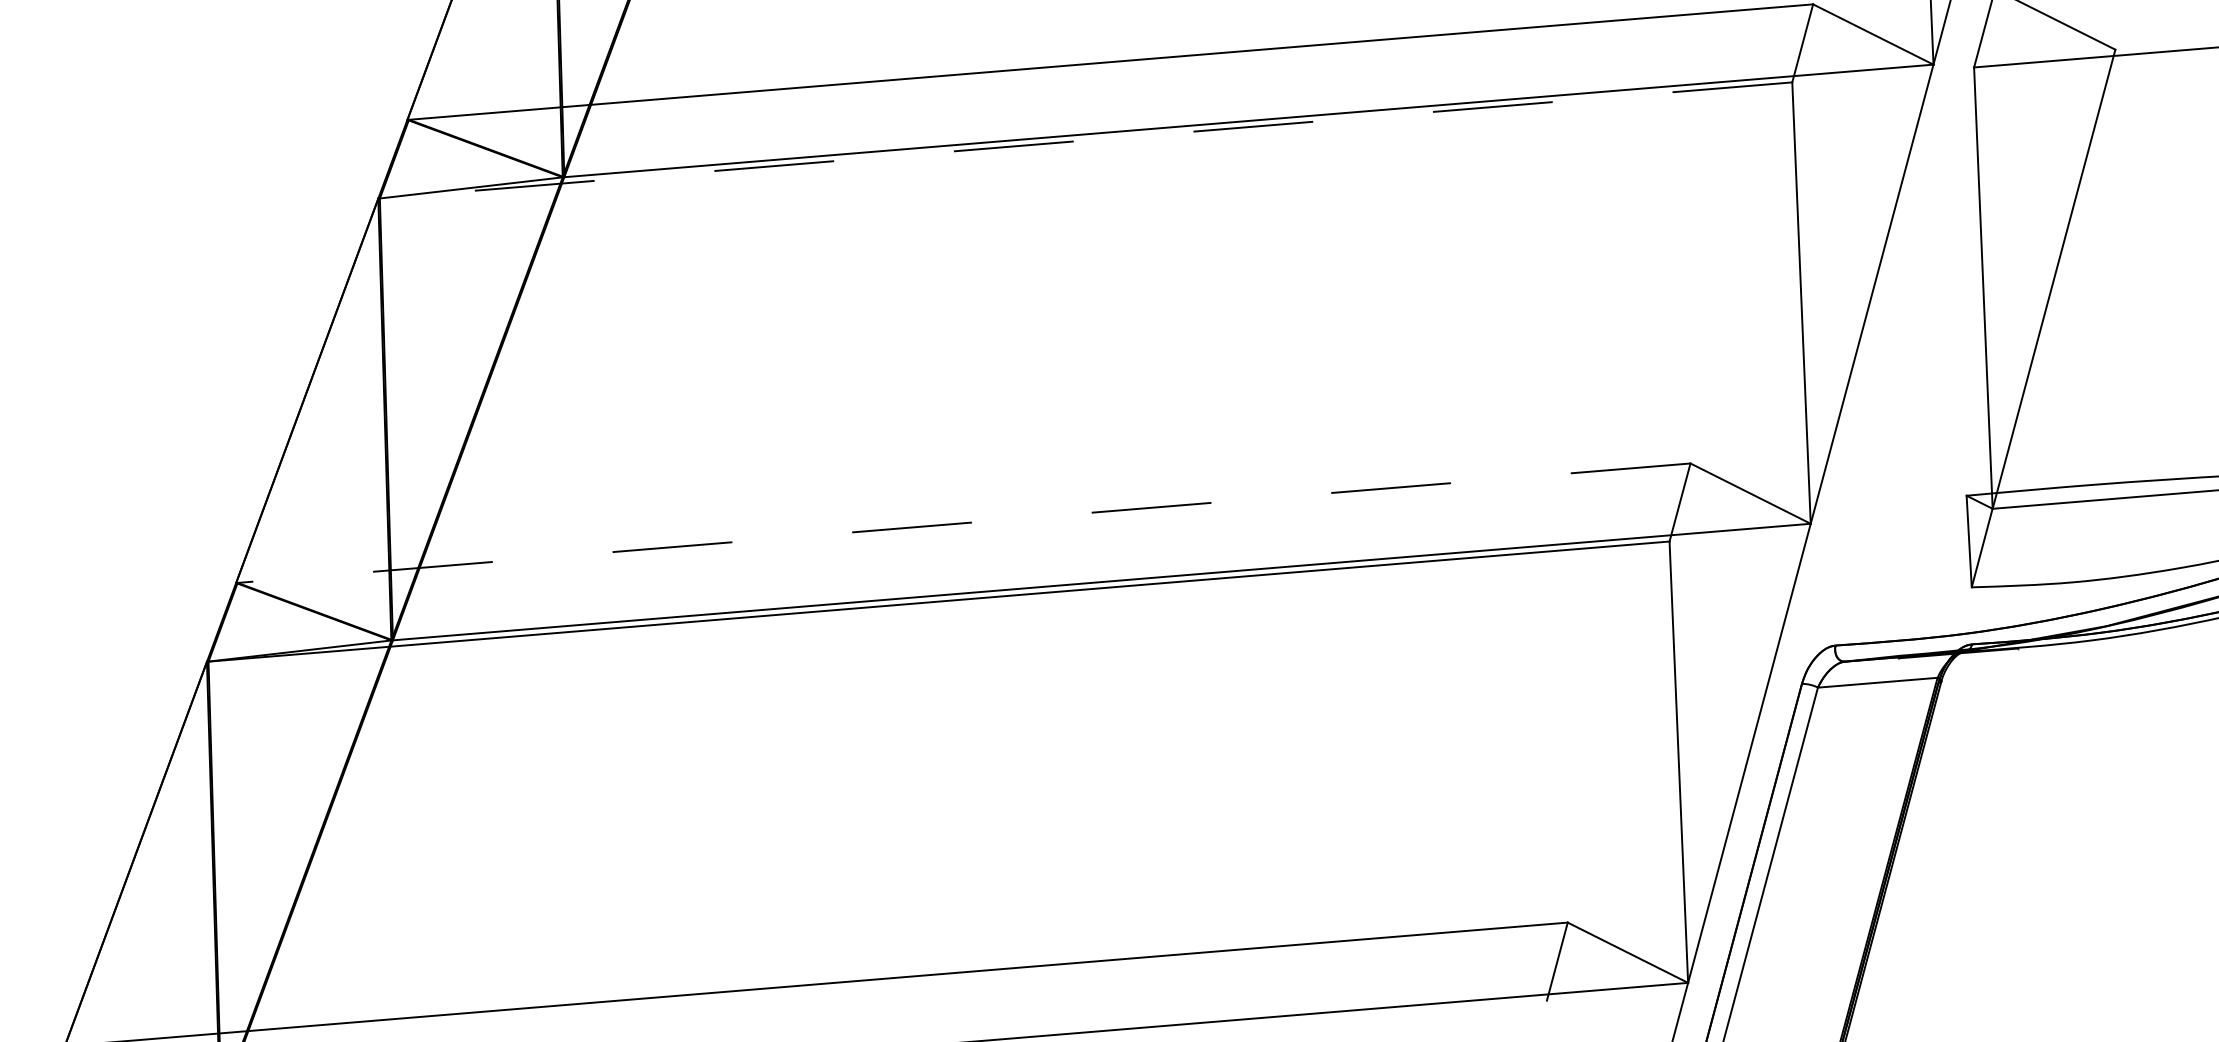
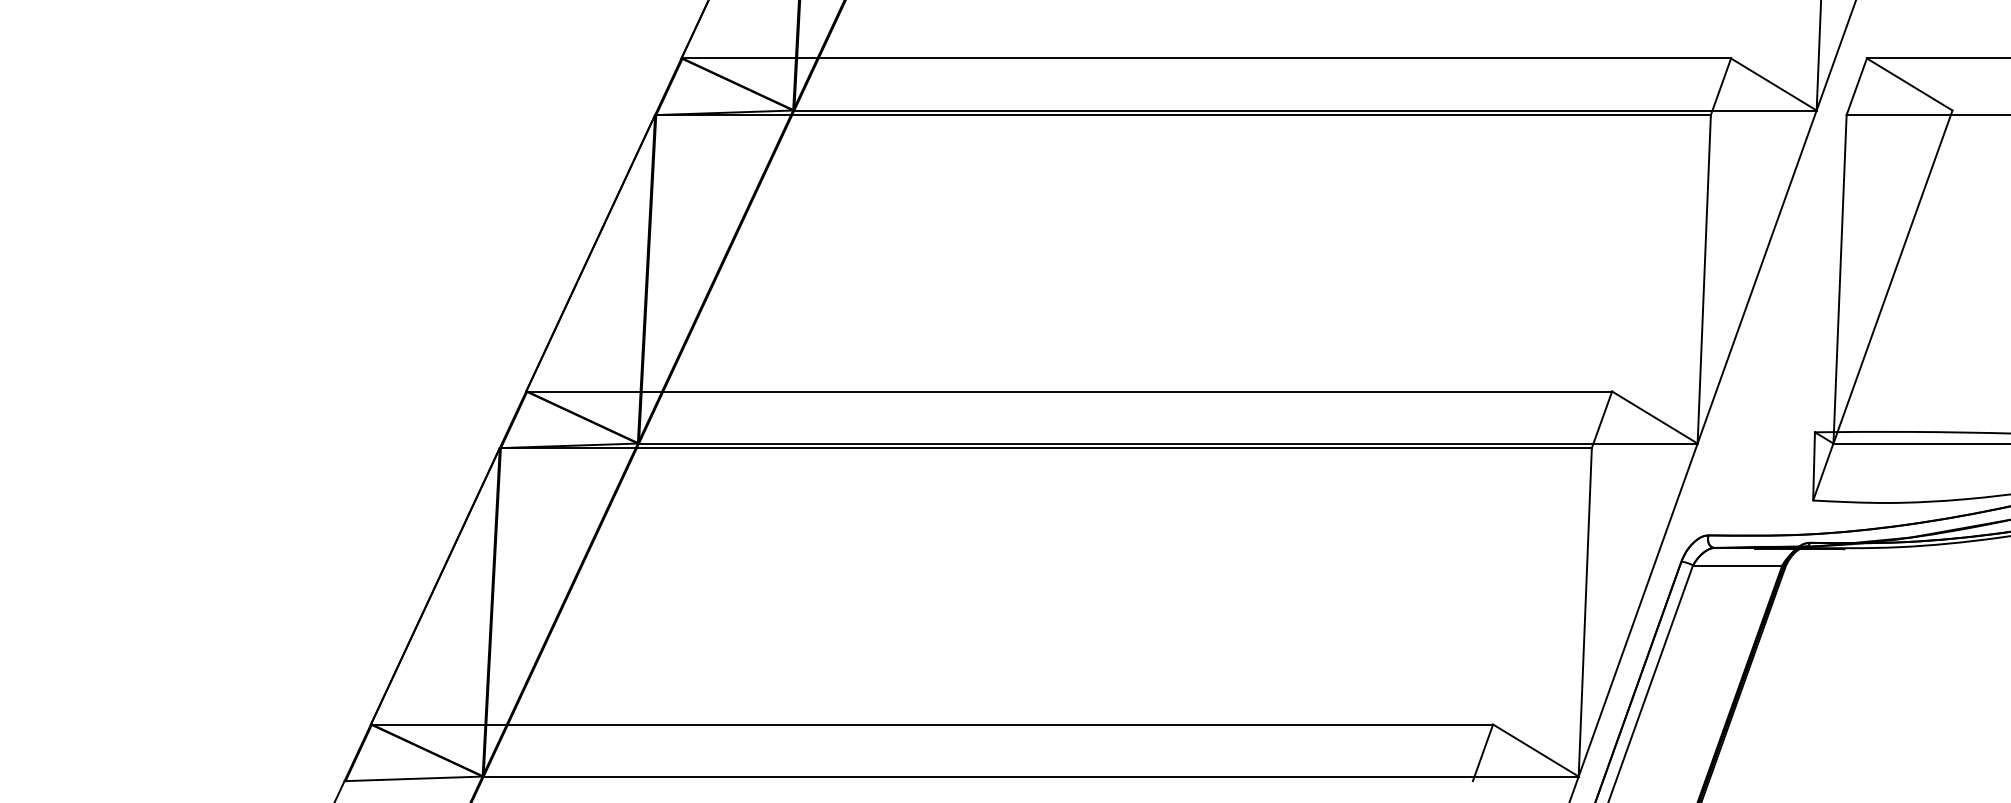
line: (1086, 141) -> (1183, 115), dashed -> solid
line: (963, 523) -> (1069, 391), dashed -> solid

